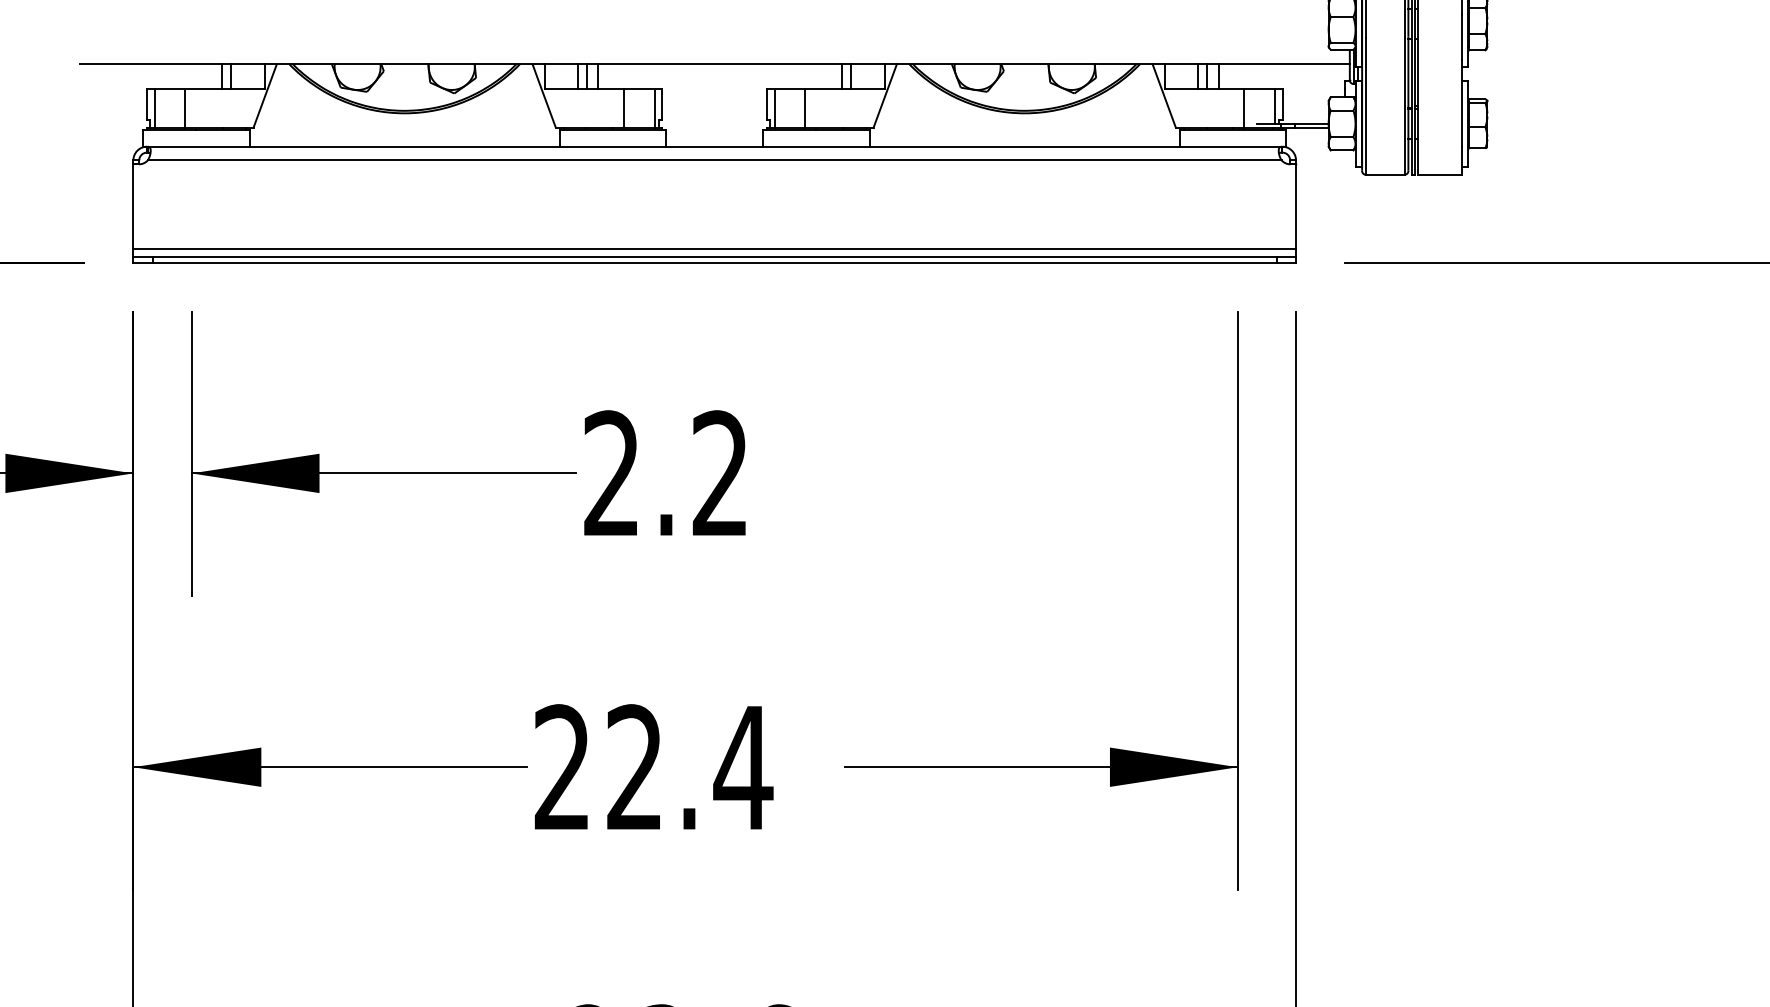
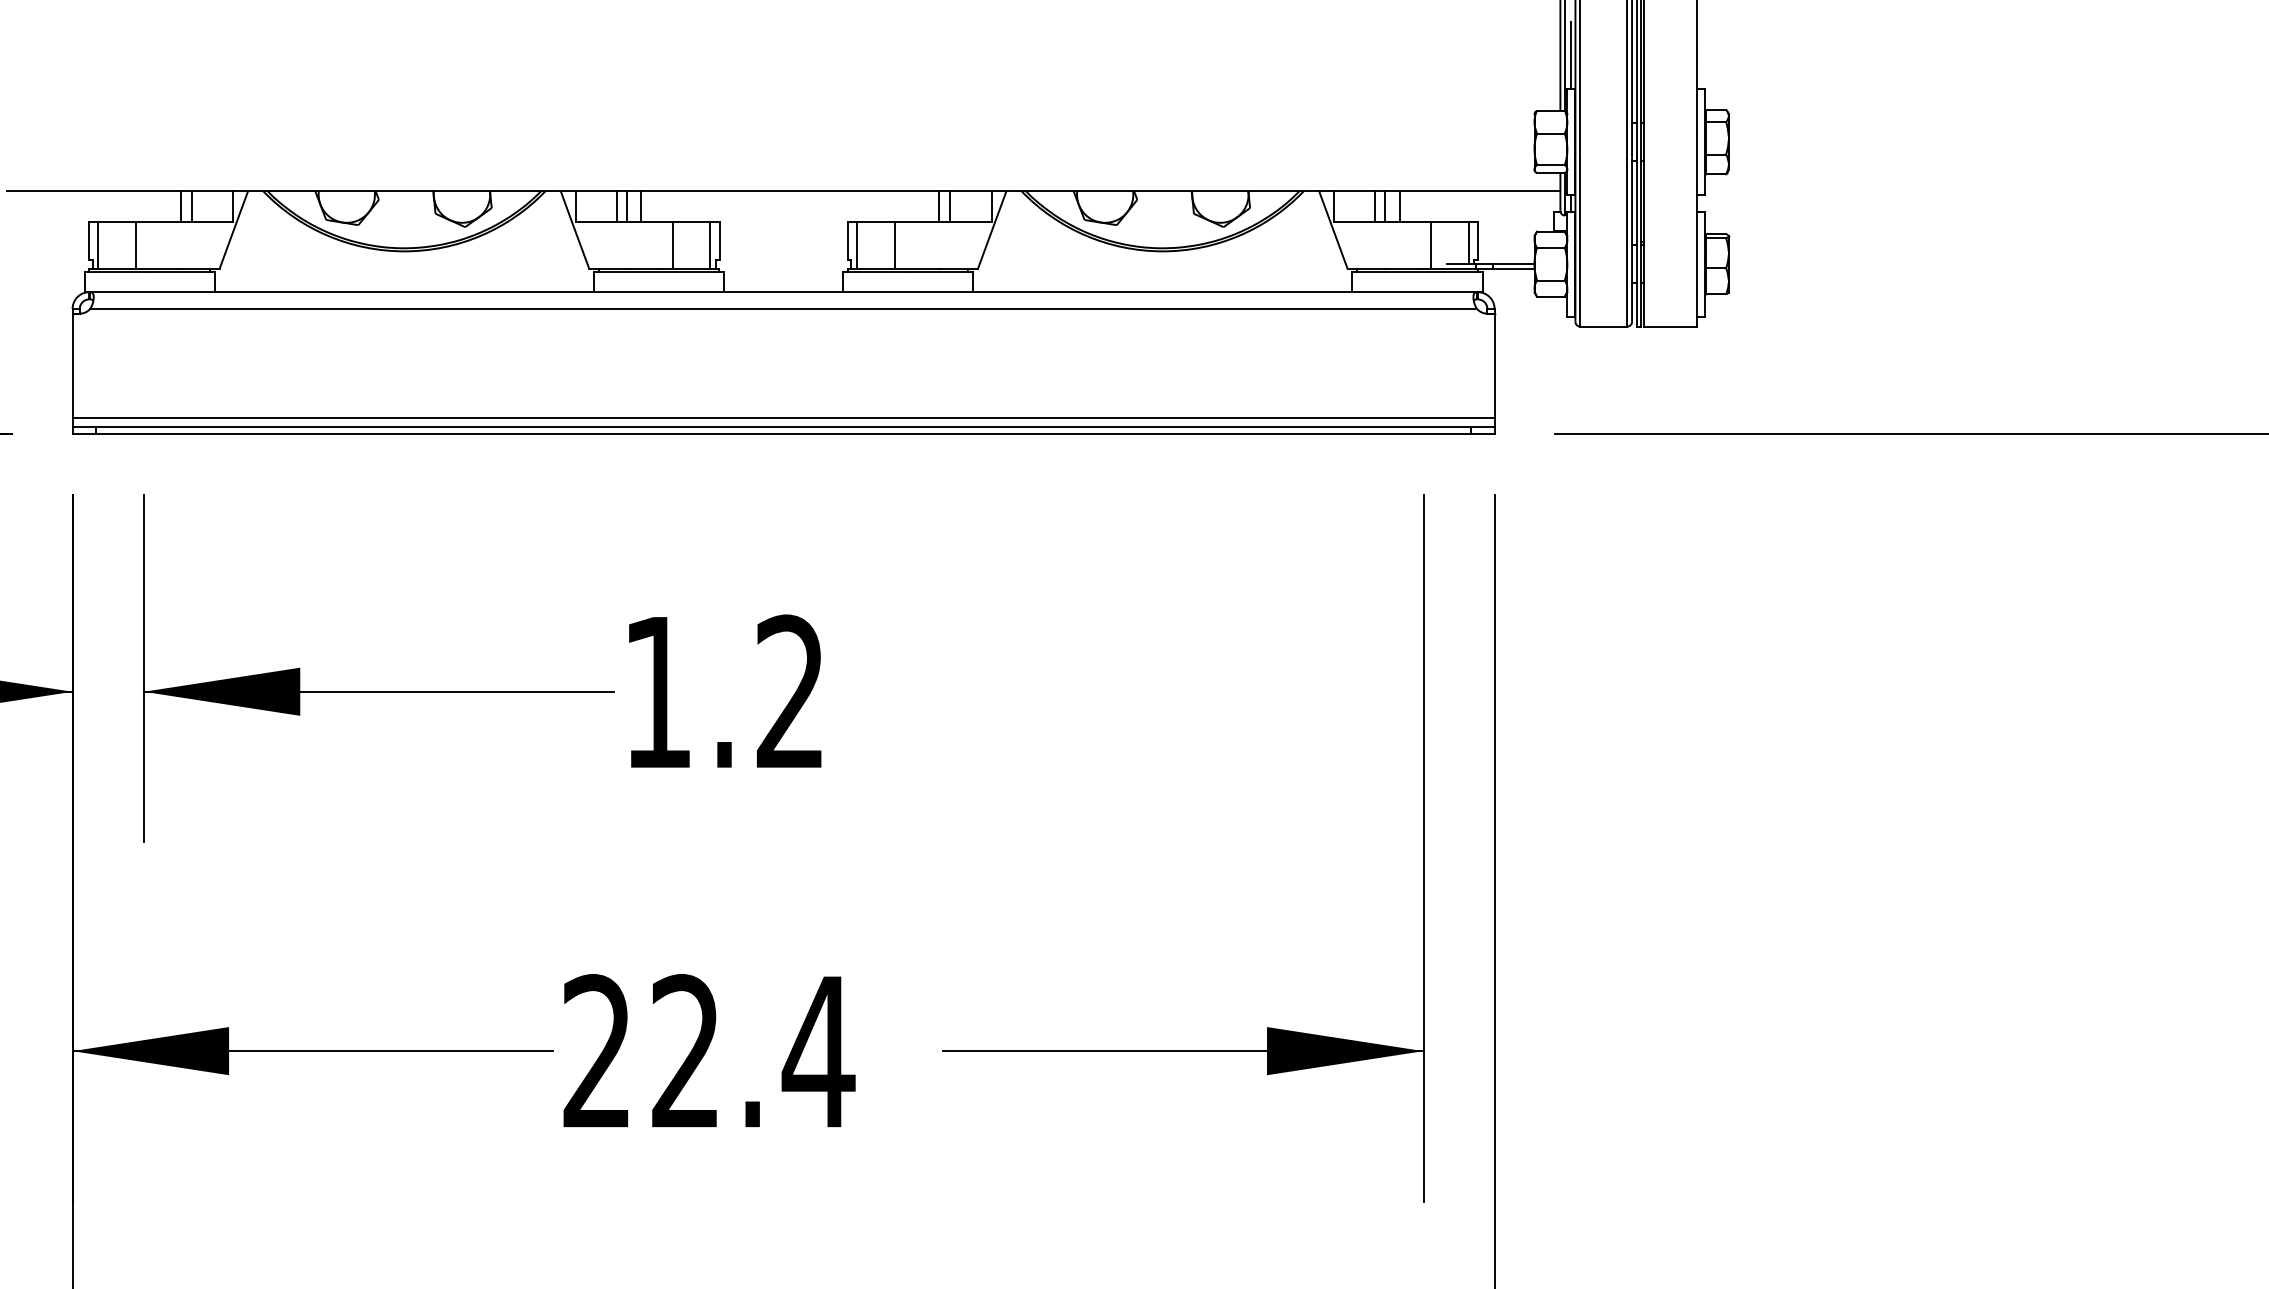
text: (610, 472) -> (656, 690), 2.2 -> 1.2

